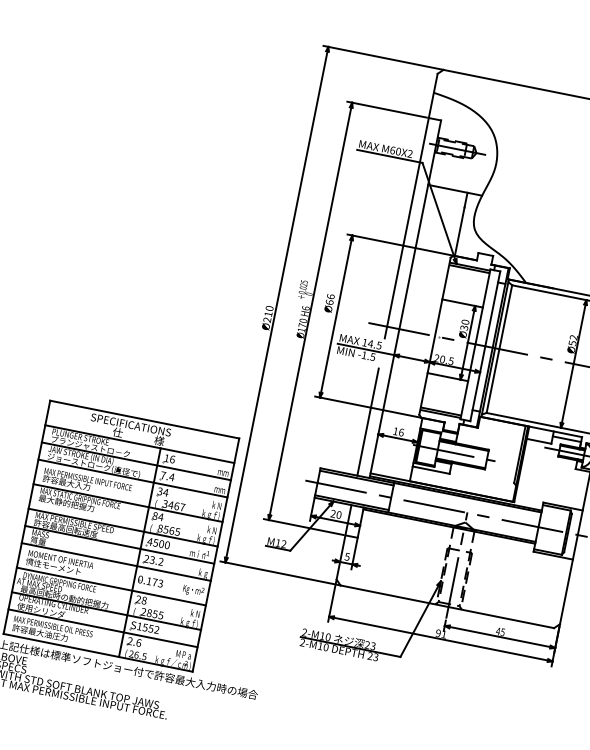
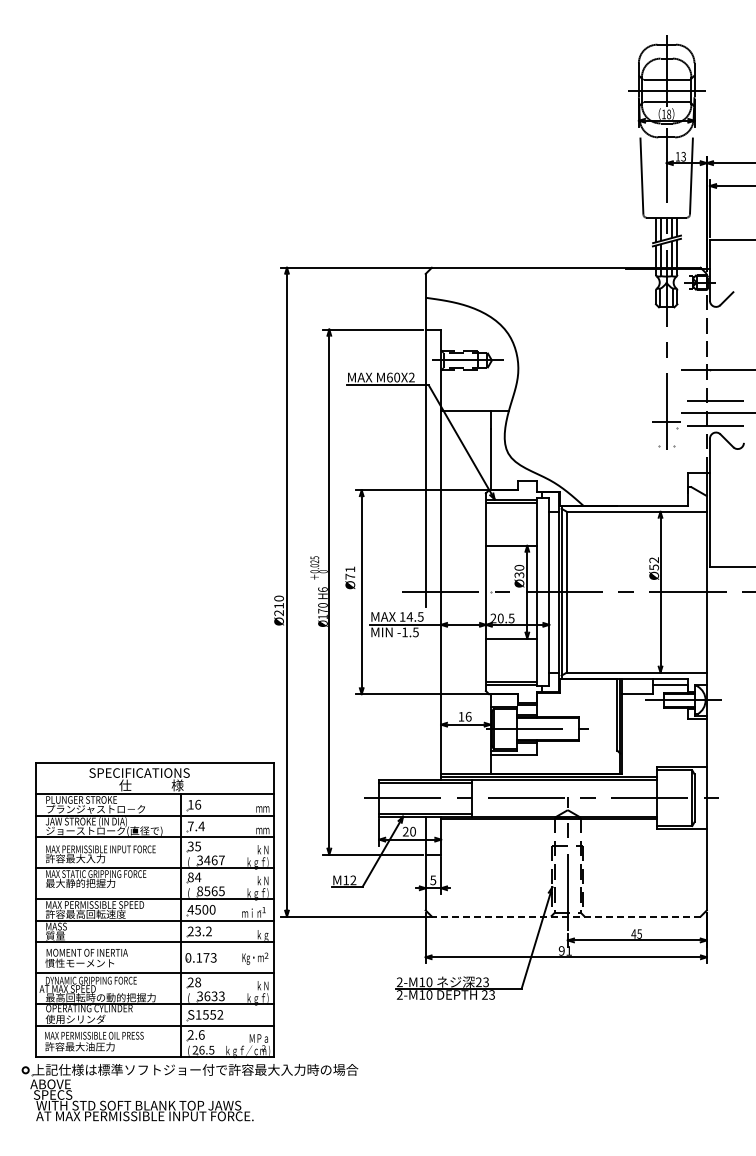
text: (330, 299) -> (350, 572), Ø66 -> Ø71
line: (368, 421) -> (425, 711), removed
text: (165, 492) -> (197, 846), 34 -> 35
line: (446, 606) -> (565, 916), solid -> dashed
text: (151, 613) -> (210, 996), 2855 -> 3633

